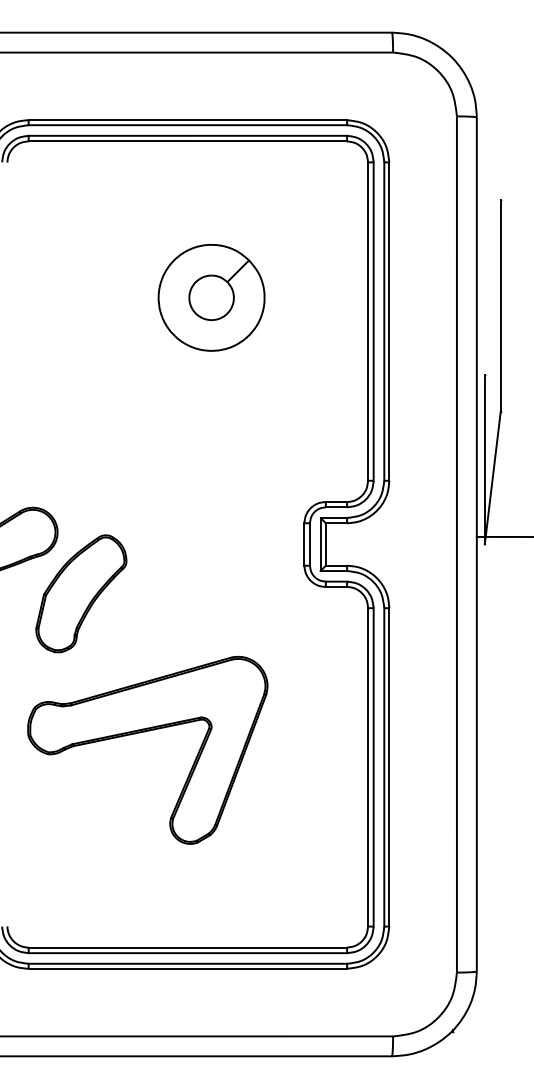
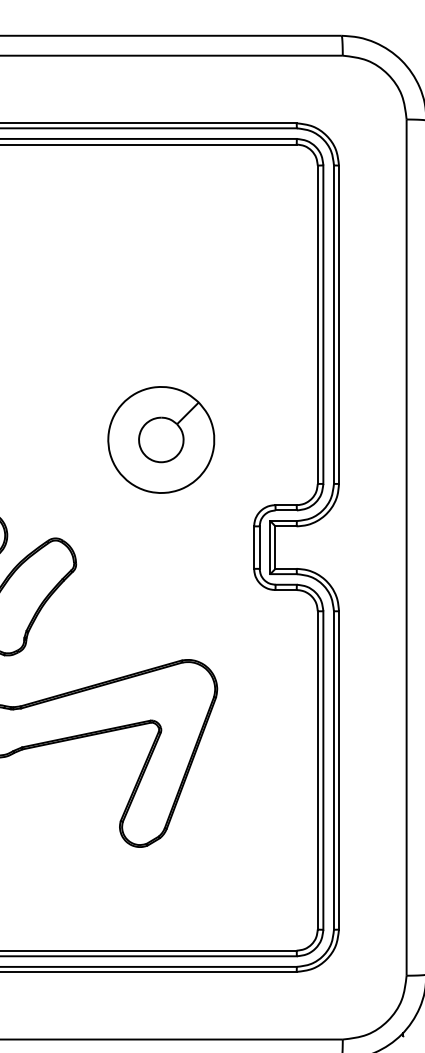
part: (211, 297) -> (161, 439), moved

